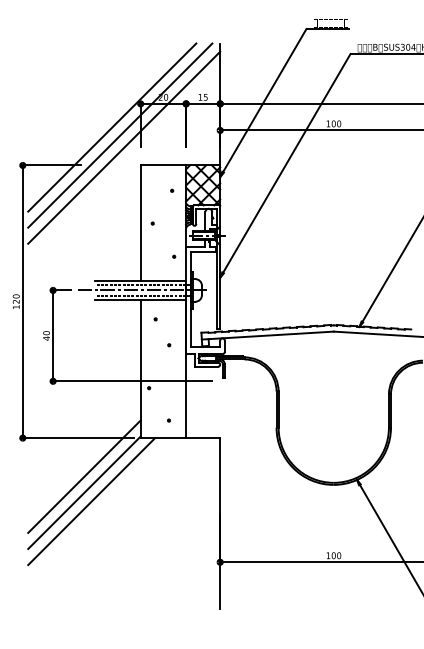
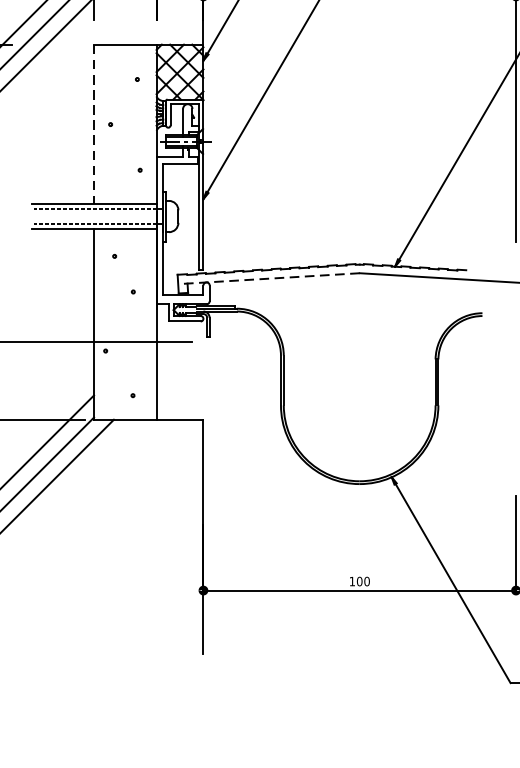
line: (140, 223) -> (93, 124), solid -> dashed
line: (142, 290) -> (96, 216), removed
line: (267, 335) -> (268, 278), solid -> dashed

